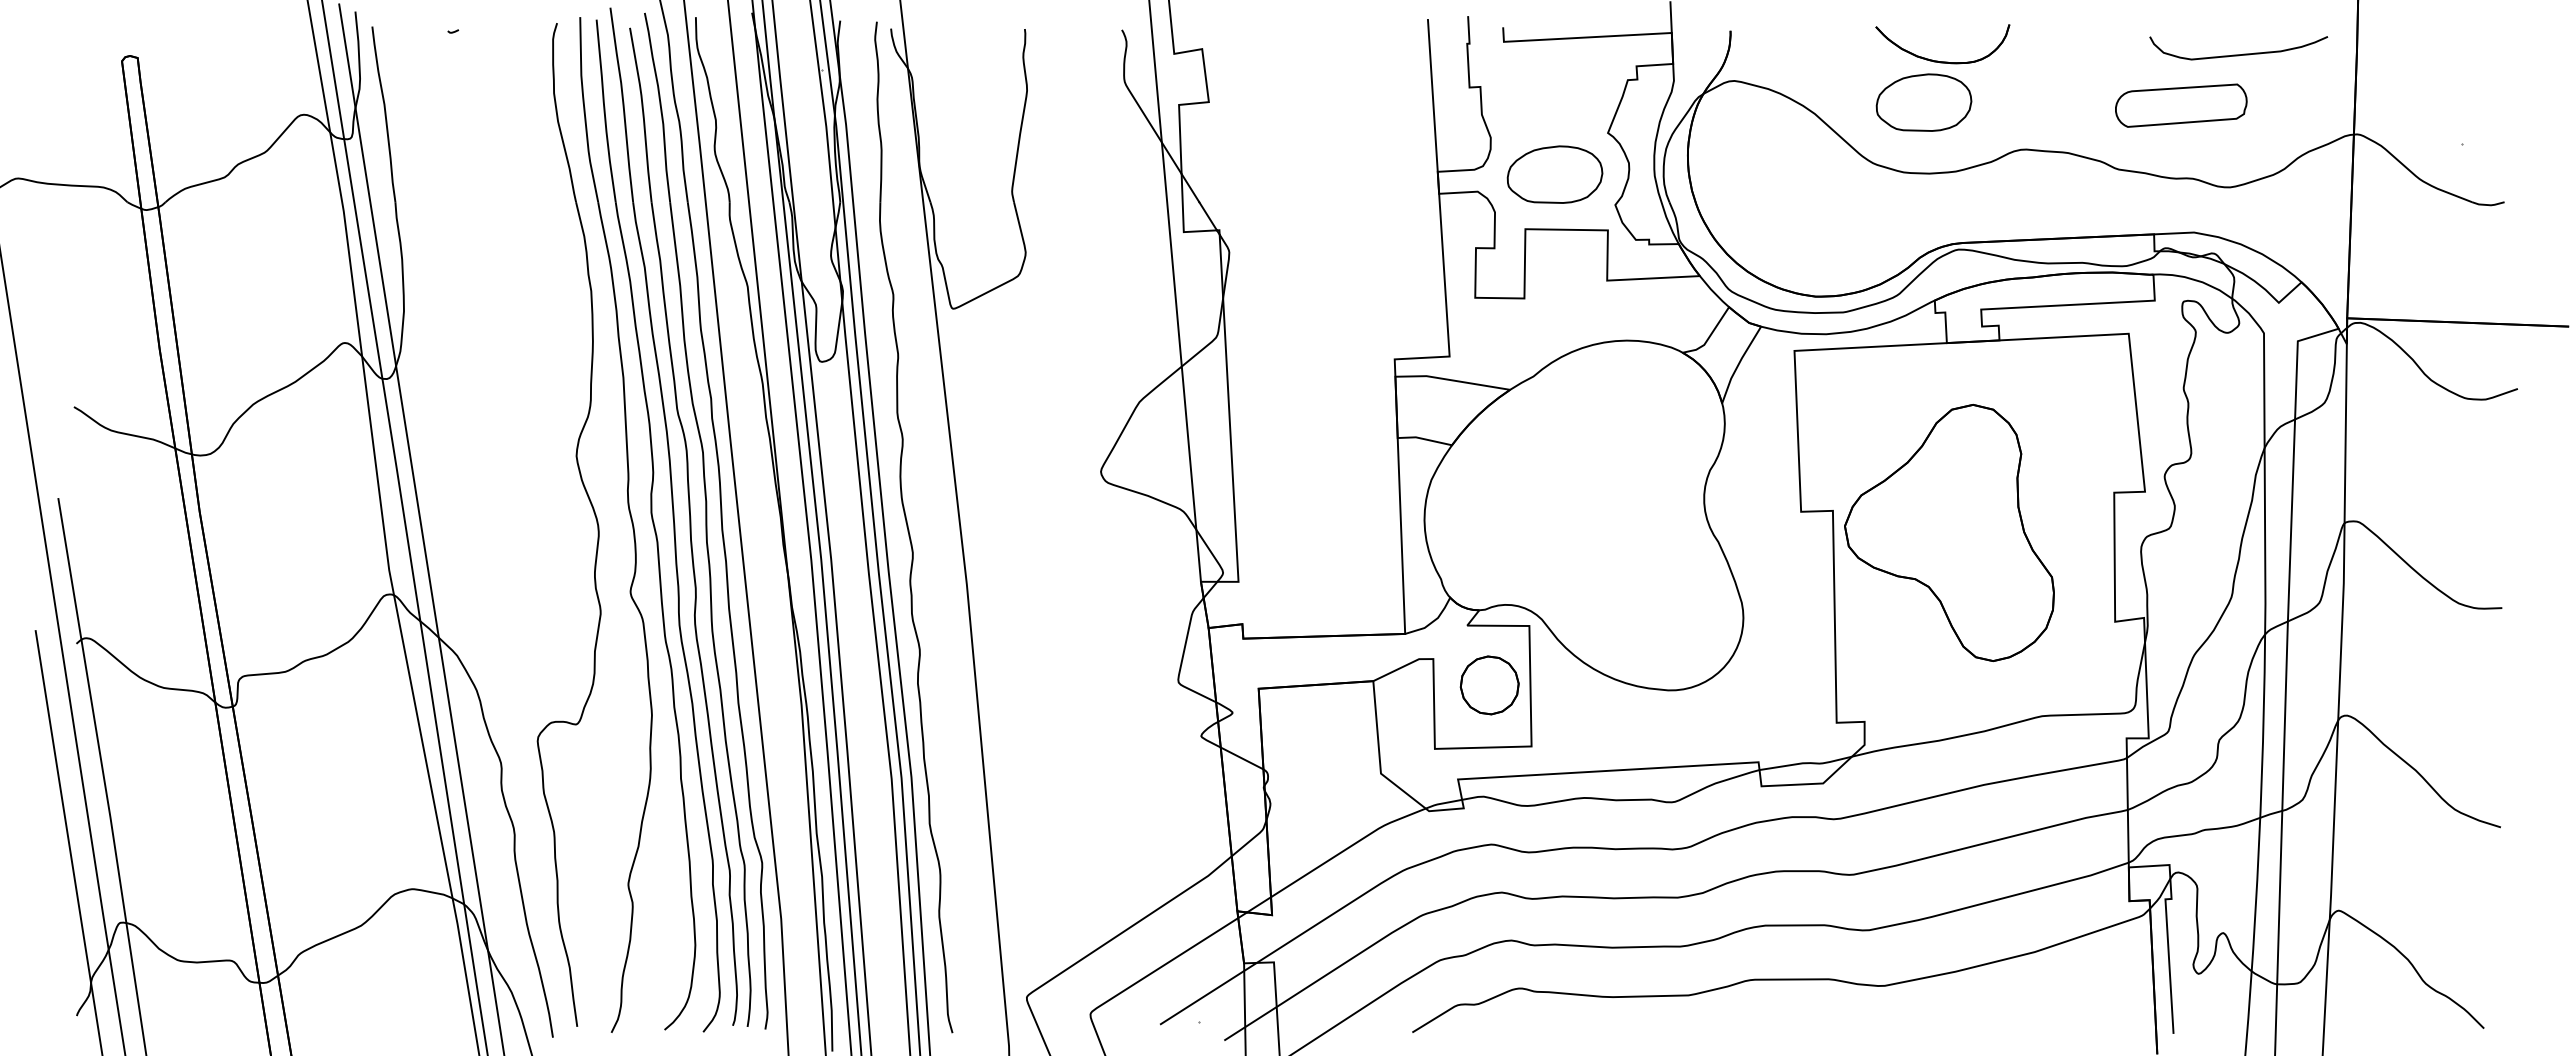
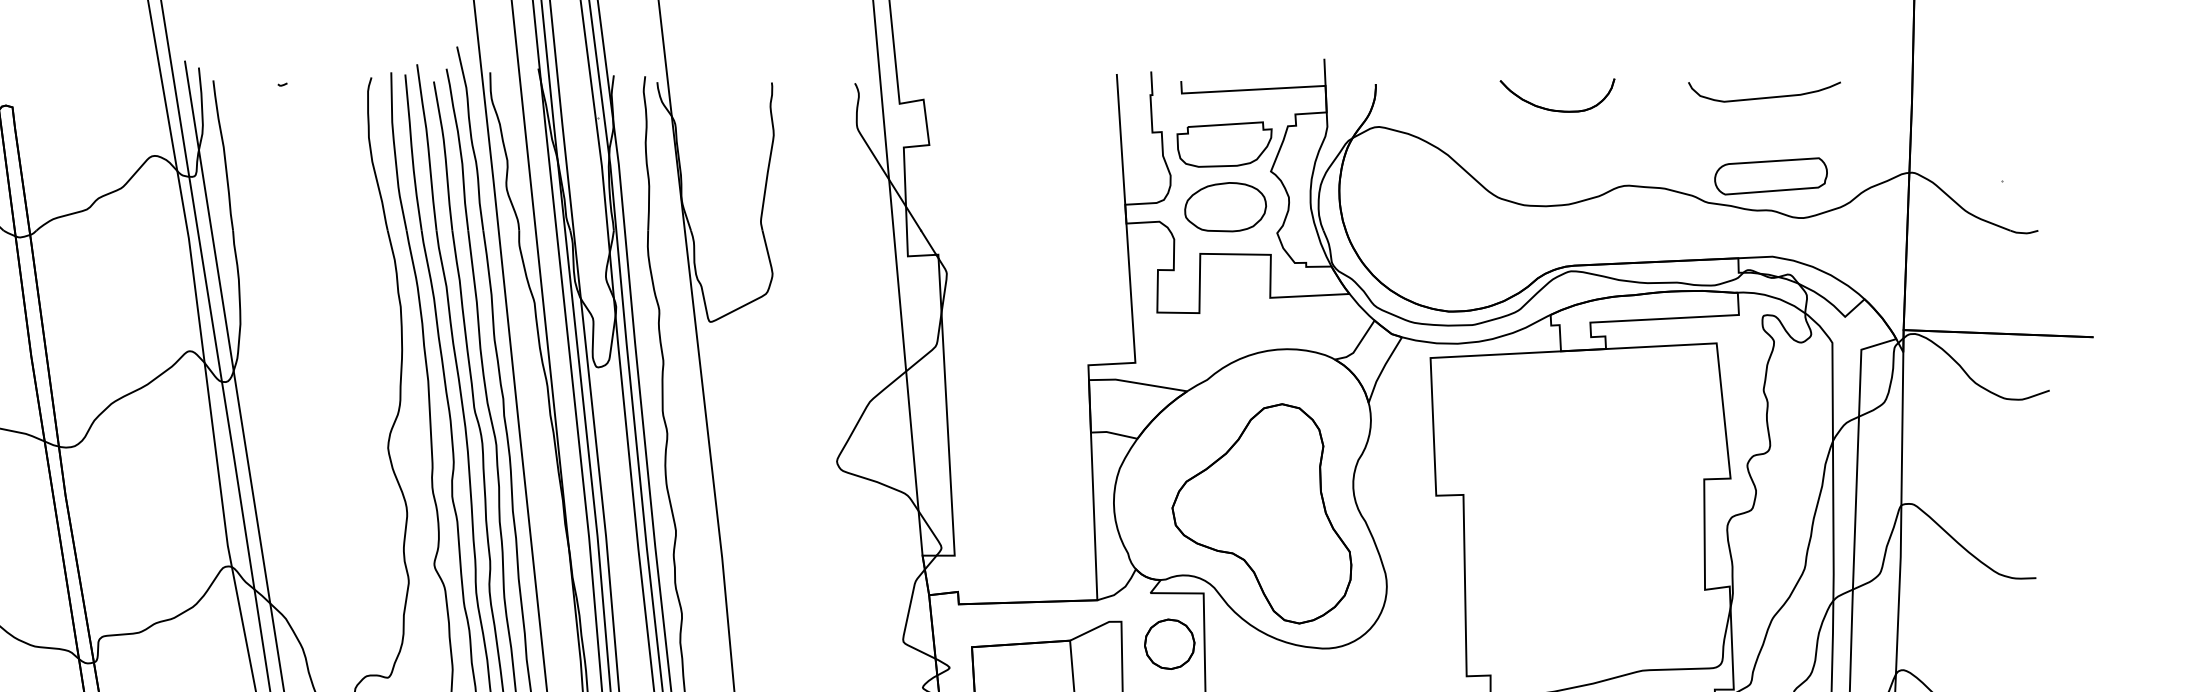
curve: (2238, 54) -> (1764, 97), moved
part: (1553, 101) -> (1224, 144), added
part: (1923, 102) -> (1540, 145), removed
part: (2181, 105) -> (1771, 176), moved
part: (1949, 532) -> (1261, 513), moved

